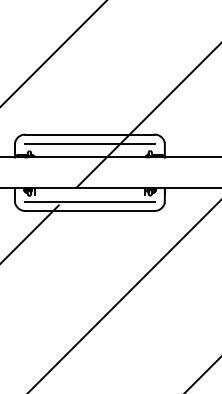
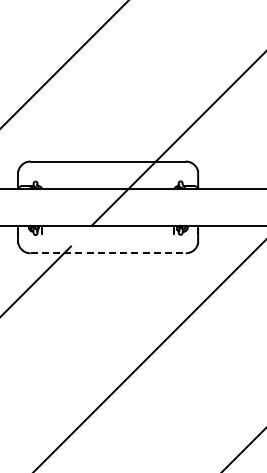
line: (89, 143) -> (107, 172), removed
line: (89, 201) -> (107, 242), removed
line: (90, 211) -> (108, 253), solid -> dashed

